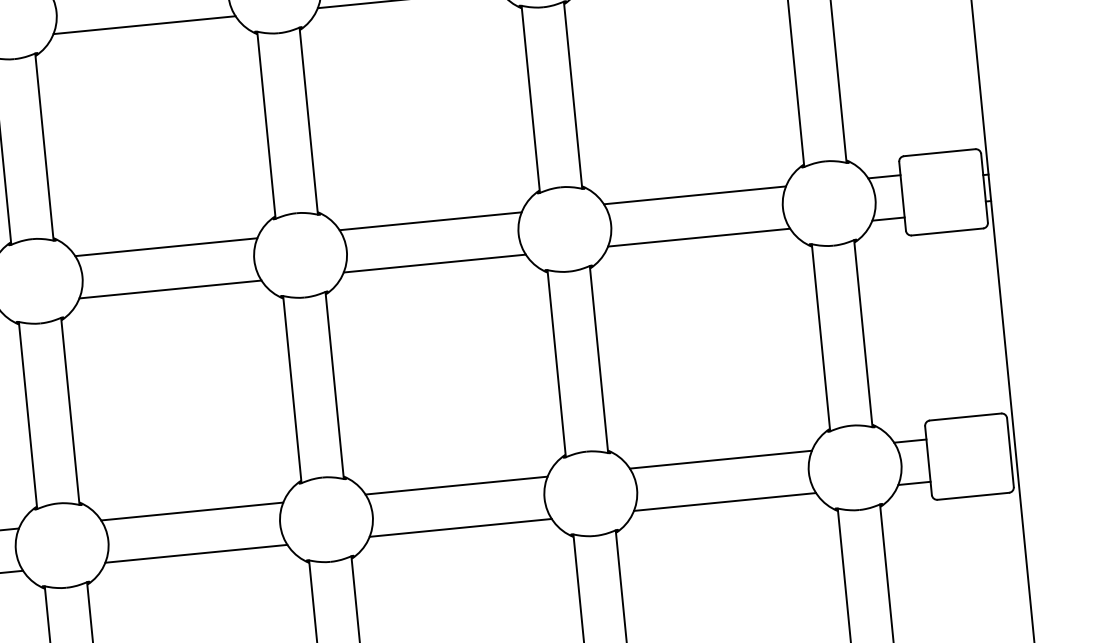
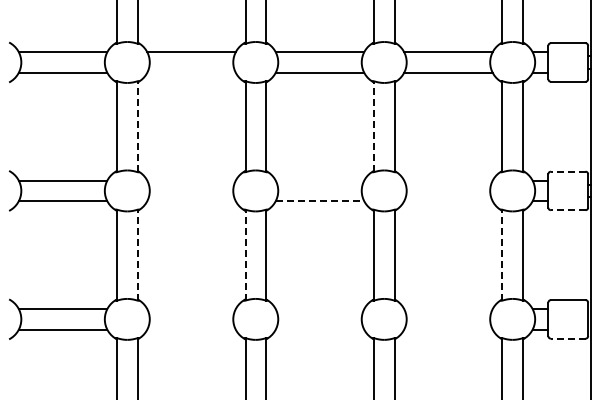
line: (144, 24) -> (191, 72), removed
line: (529, 99) -> (373, 126), solid -> dashed
line: (44, 146) -> (137, 126), solid -> dashed
line: (938, 152) -> (567, 171), solid -> dashed
line: (695, 195) -> (448, 180), removed
line: (429, 221) -> (319, 180), removed
line: (945, 232) -> (567, 210), solid -> dashed
line: (699, 238) -> (448, 201), removed
line: (166, 246) -> (191, 180), removed
line: (435, 264) -> (320, 201), solid -> dashed
line: (170, 290) -> (191, 201), removed
line: (821, 336) -> (502, 254), solid -> dashed
line: (292, 388) -> (245, 254), solid -> dashed
line: (70, 410) -> (137, 254), solid -> dashed
line: (721, 460) -> (448, 309), removed
line: (455, 486) -> (319, 309), removed
line: (971, 496) -> (567, 338), solid -> dashed
line: (725, 501) -> (448, 329), removed
line: (192, 512) -> (191, 309), removed
line: (459, 527) -> (319, 329), removed
line: (196, 553) -> (191, 329), removed

